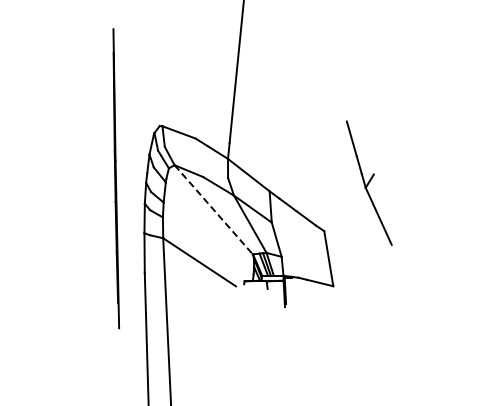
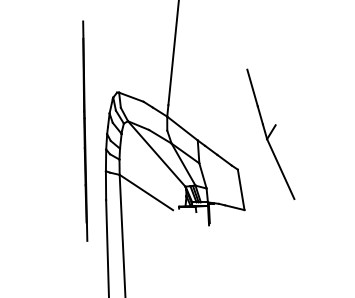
part: (369, 183) -> (271, 134), size x1.43
line: (214, 210) -> (157, 154), dashed -> solid

